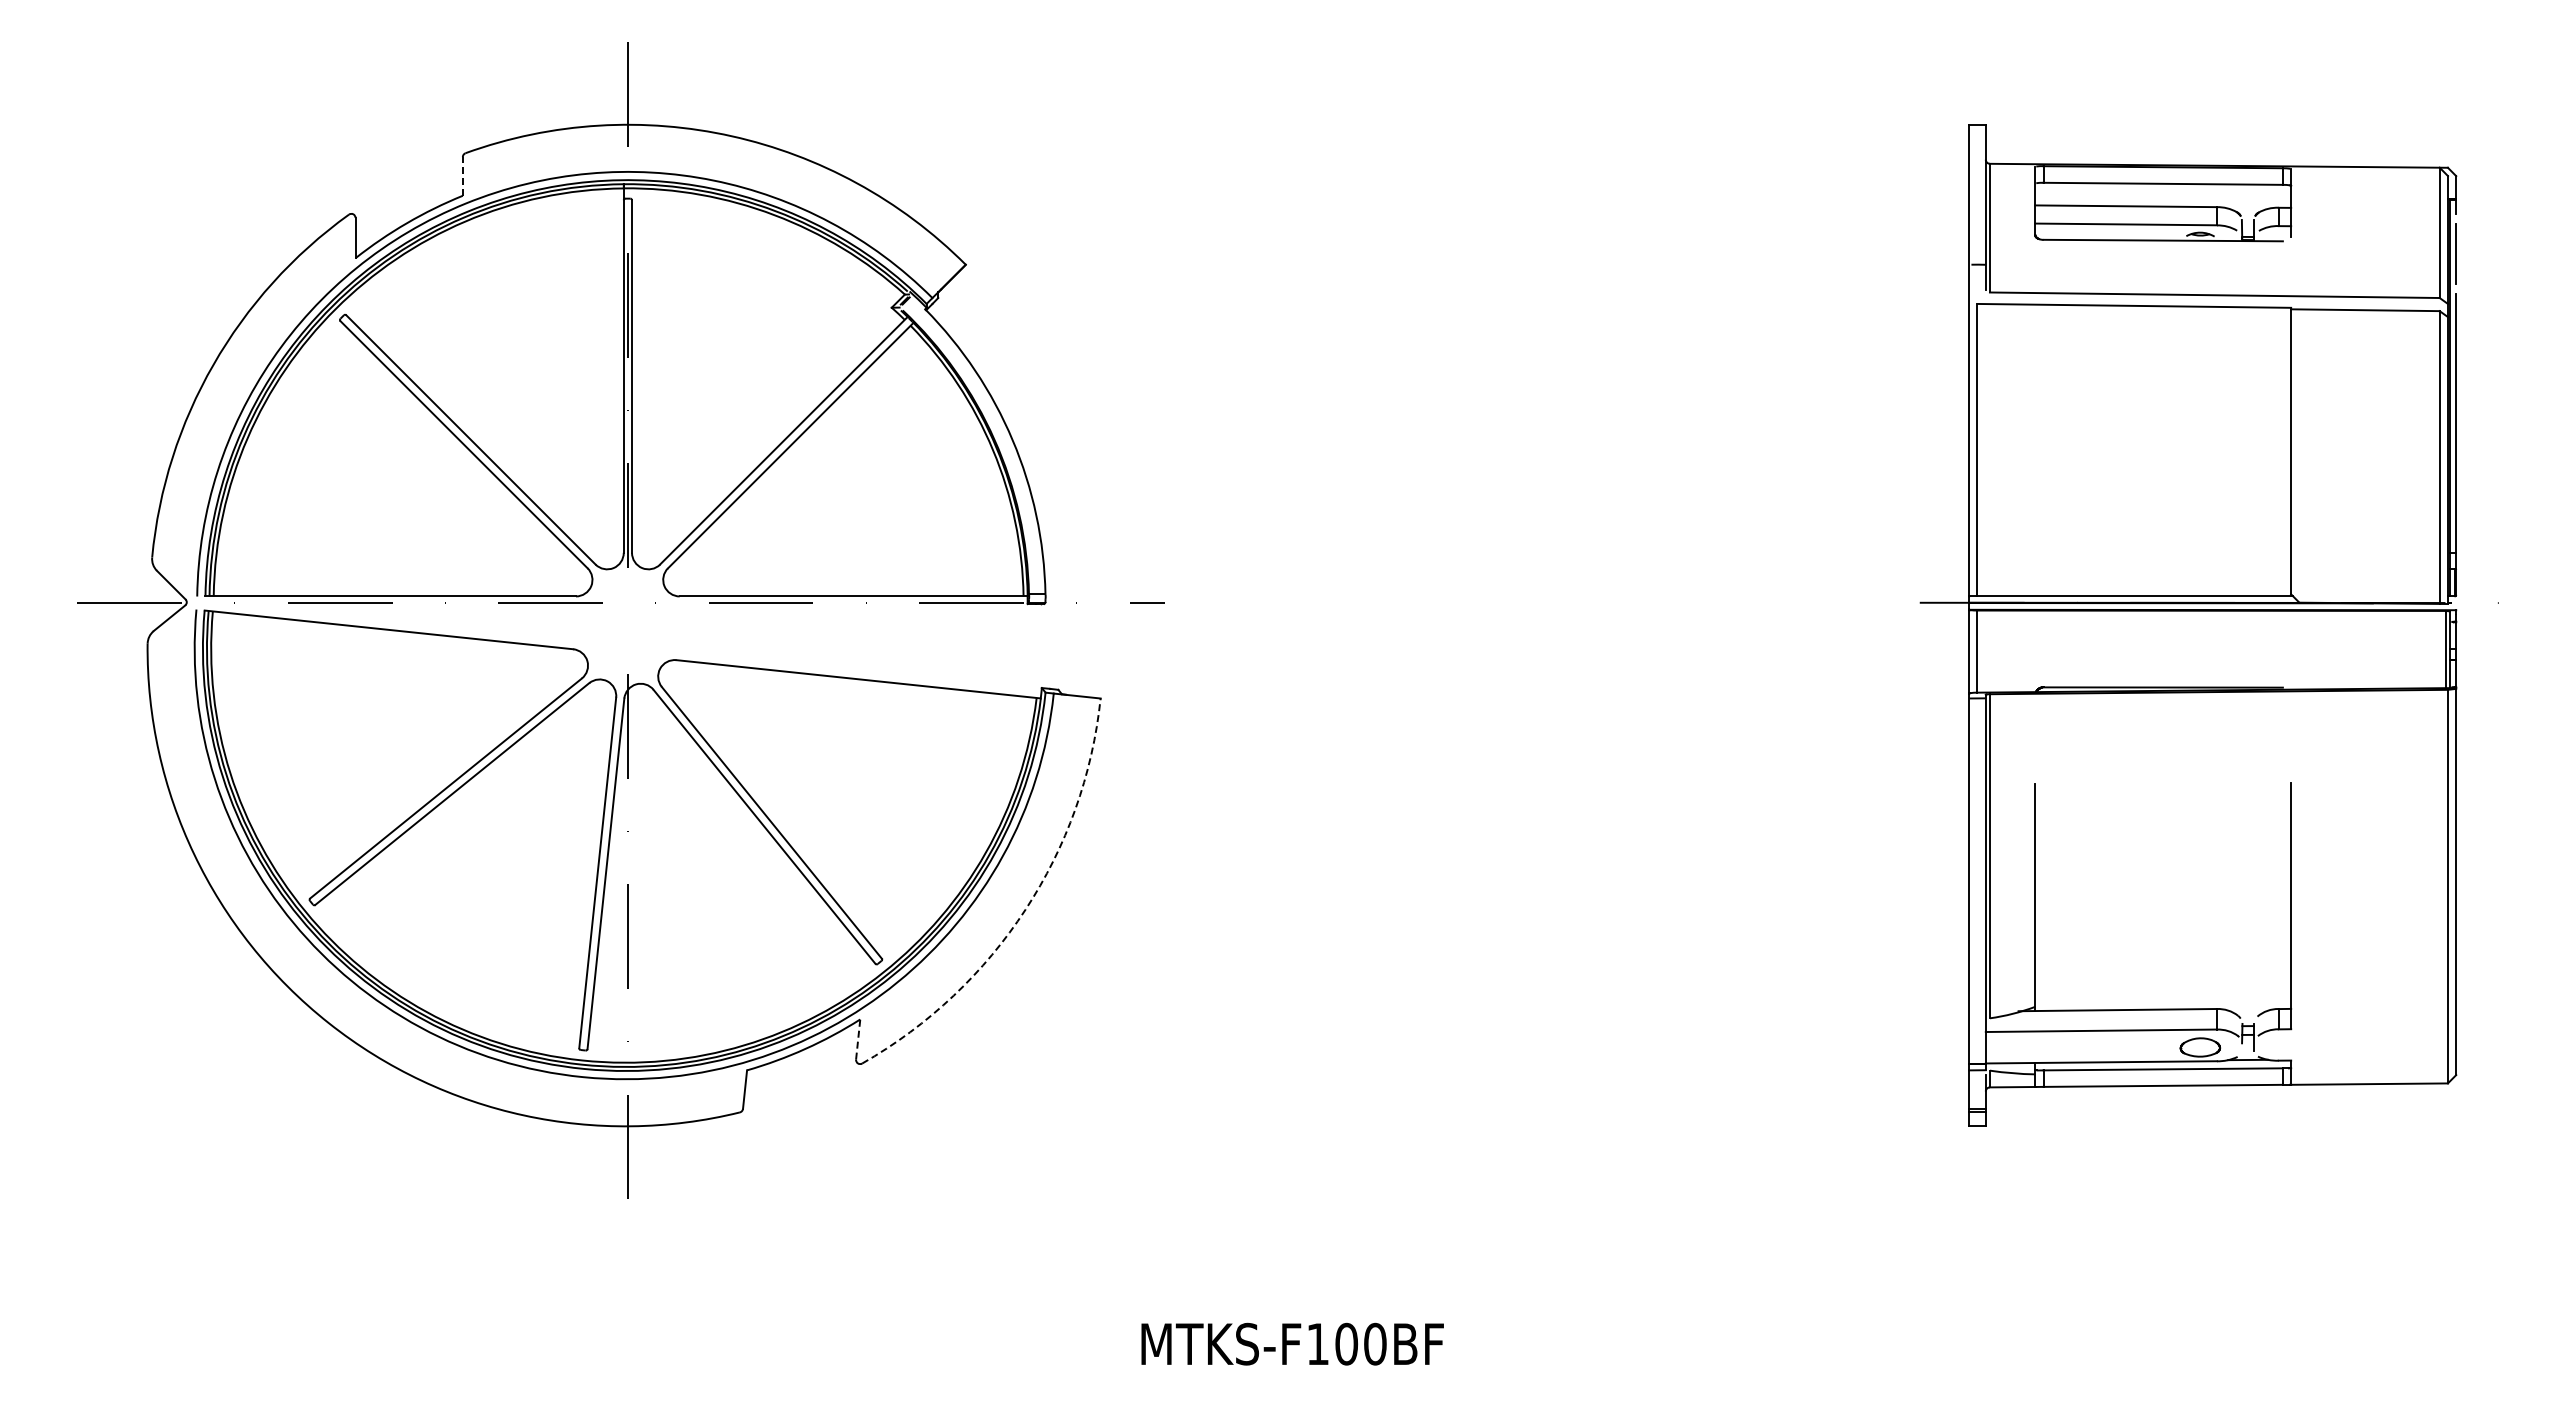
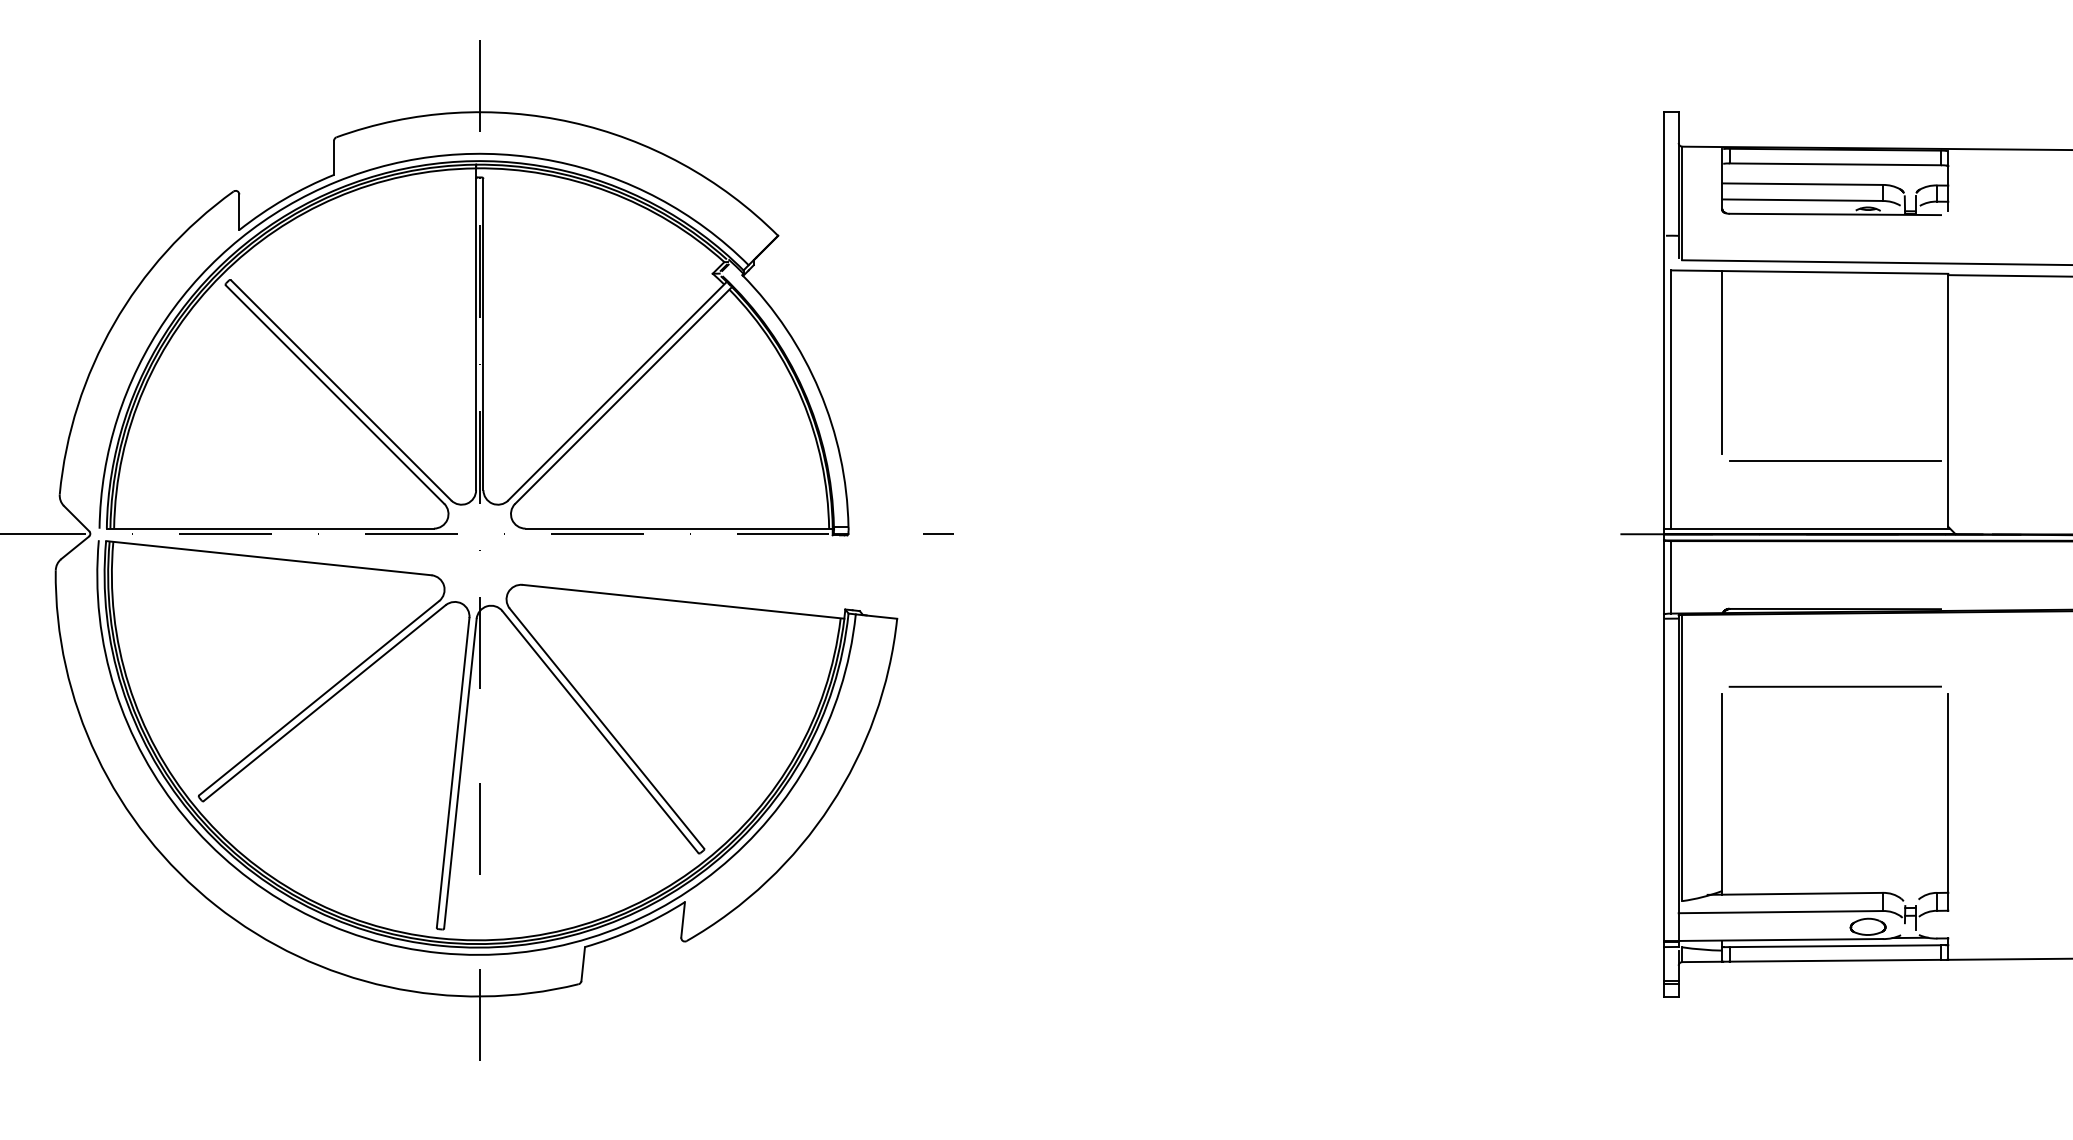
line: (462, 176) -> (333, 157), dashed -> solid
line: (2035, 407) -> (1722, 361), added
line: (2162, 520) -> (1834, 461), added
line: (2162, 775) -> (1834, 686), added
arc: (1025, 909) -> (830, 805), dashed -> solid
line: (858, 1039) -> (683, 919), dashed -> solid

